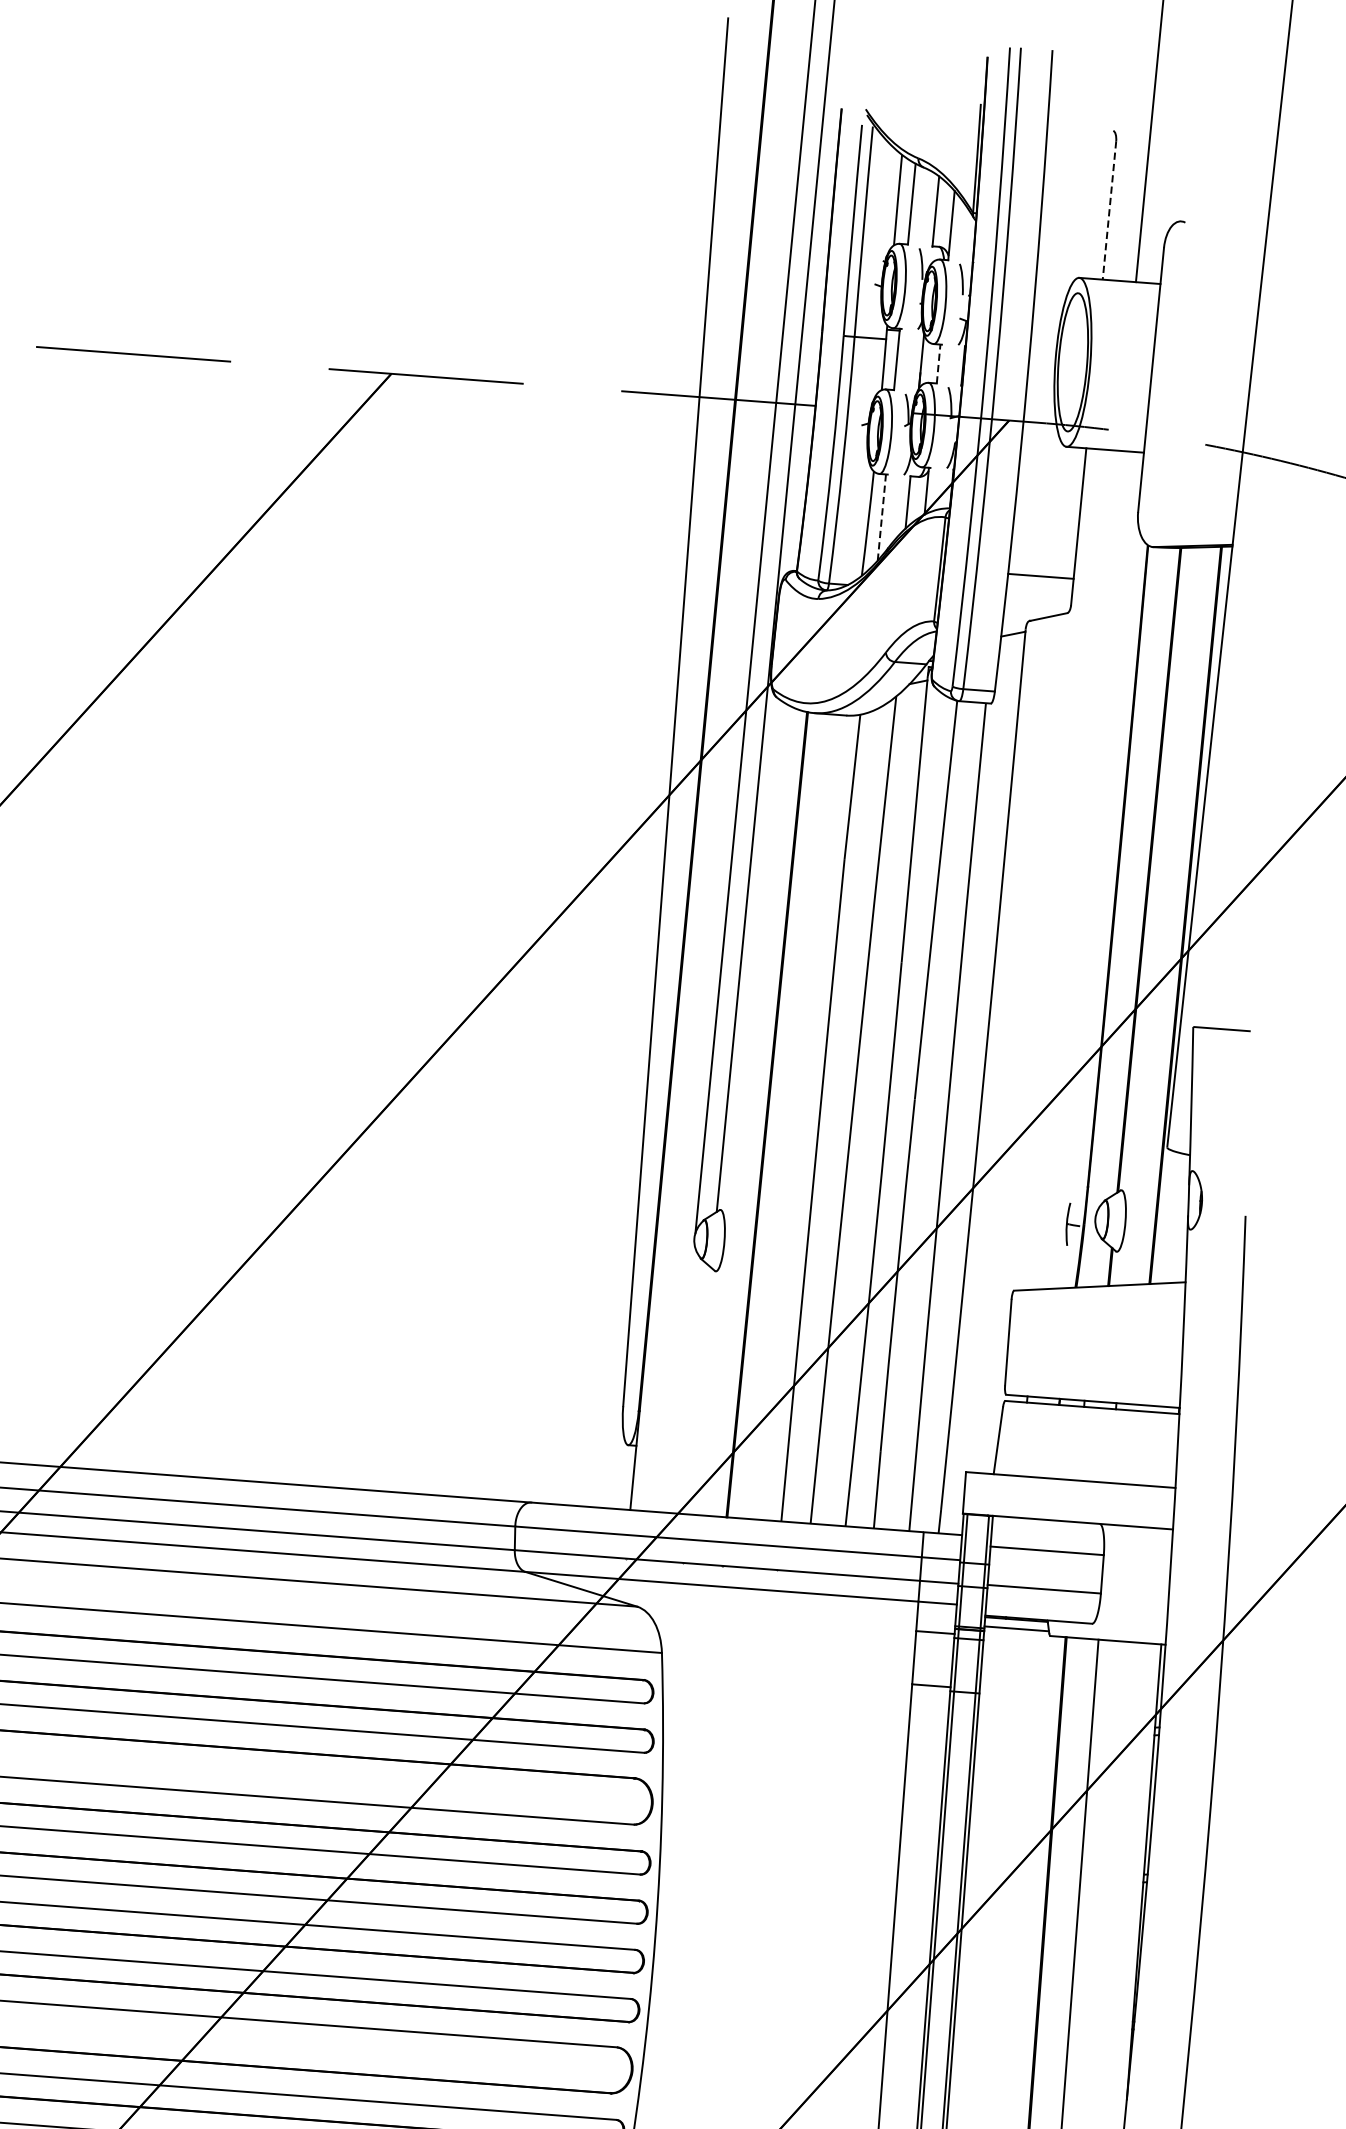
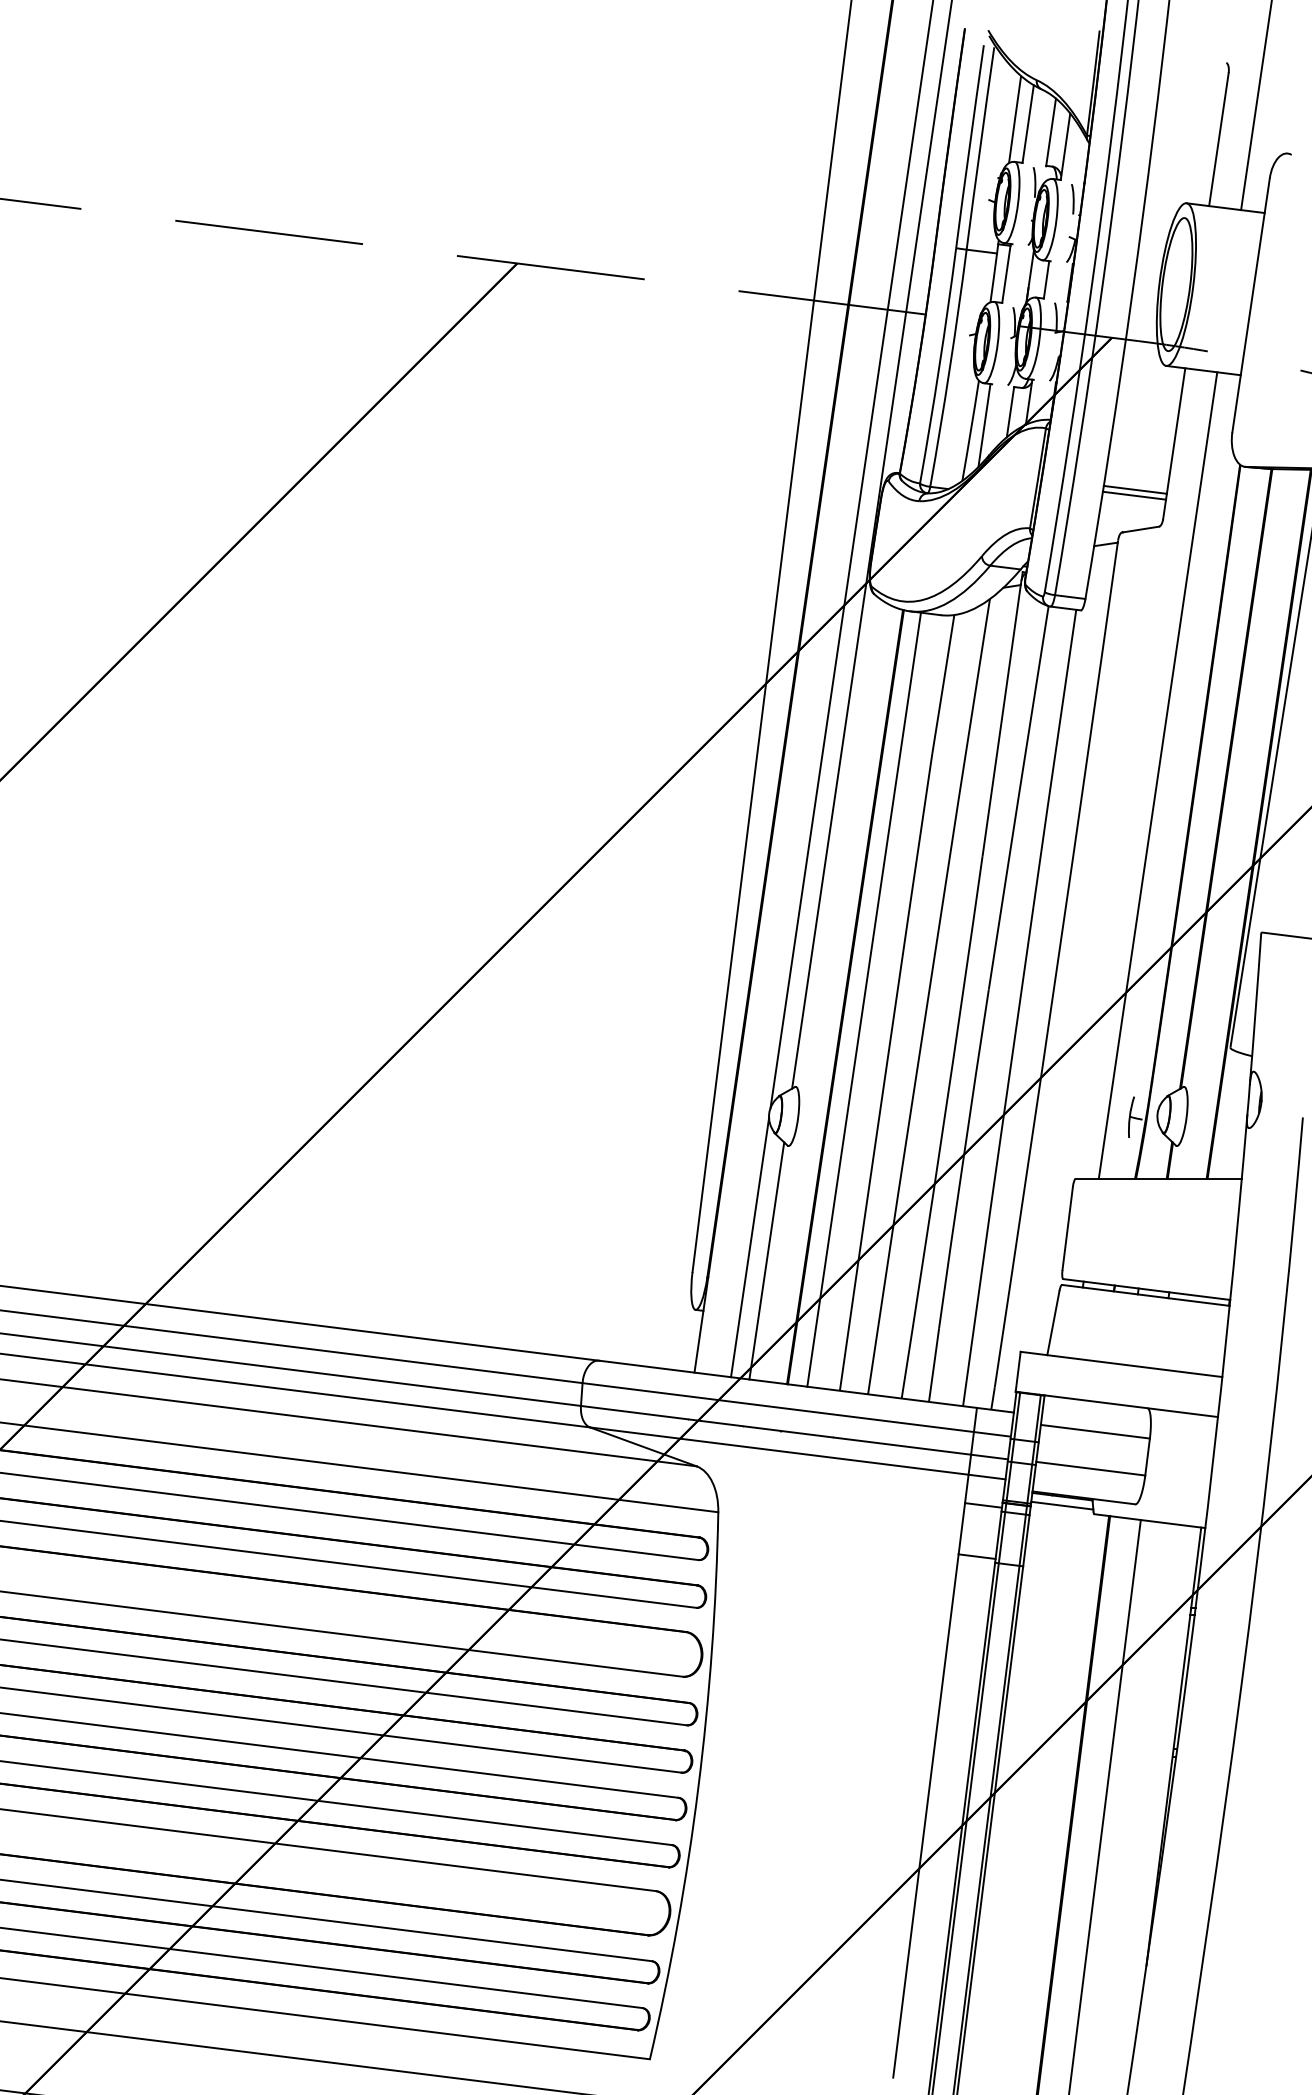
line: (1109, 211) -> (1218, 140), dashed -> solid
line: (938, 363) -> (1046, 279), dashed -> solid
line: (881, 517) -> (984, 425), dashed -> solid
line: (1040, 582) -> (1134, 495), added
line: (1078, 870) -> (1157, 775), added
line: (785, 1116) -> (863, 999), added
line: (681, 1378) -> (750, 1247), added
line: (698, 1390) -> (766, 1260), added

